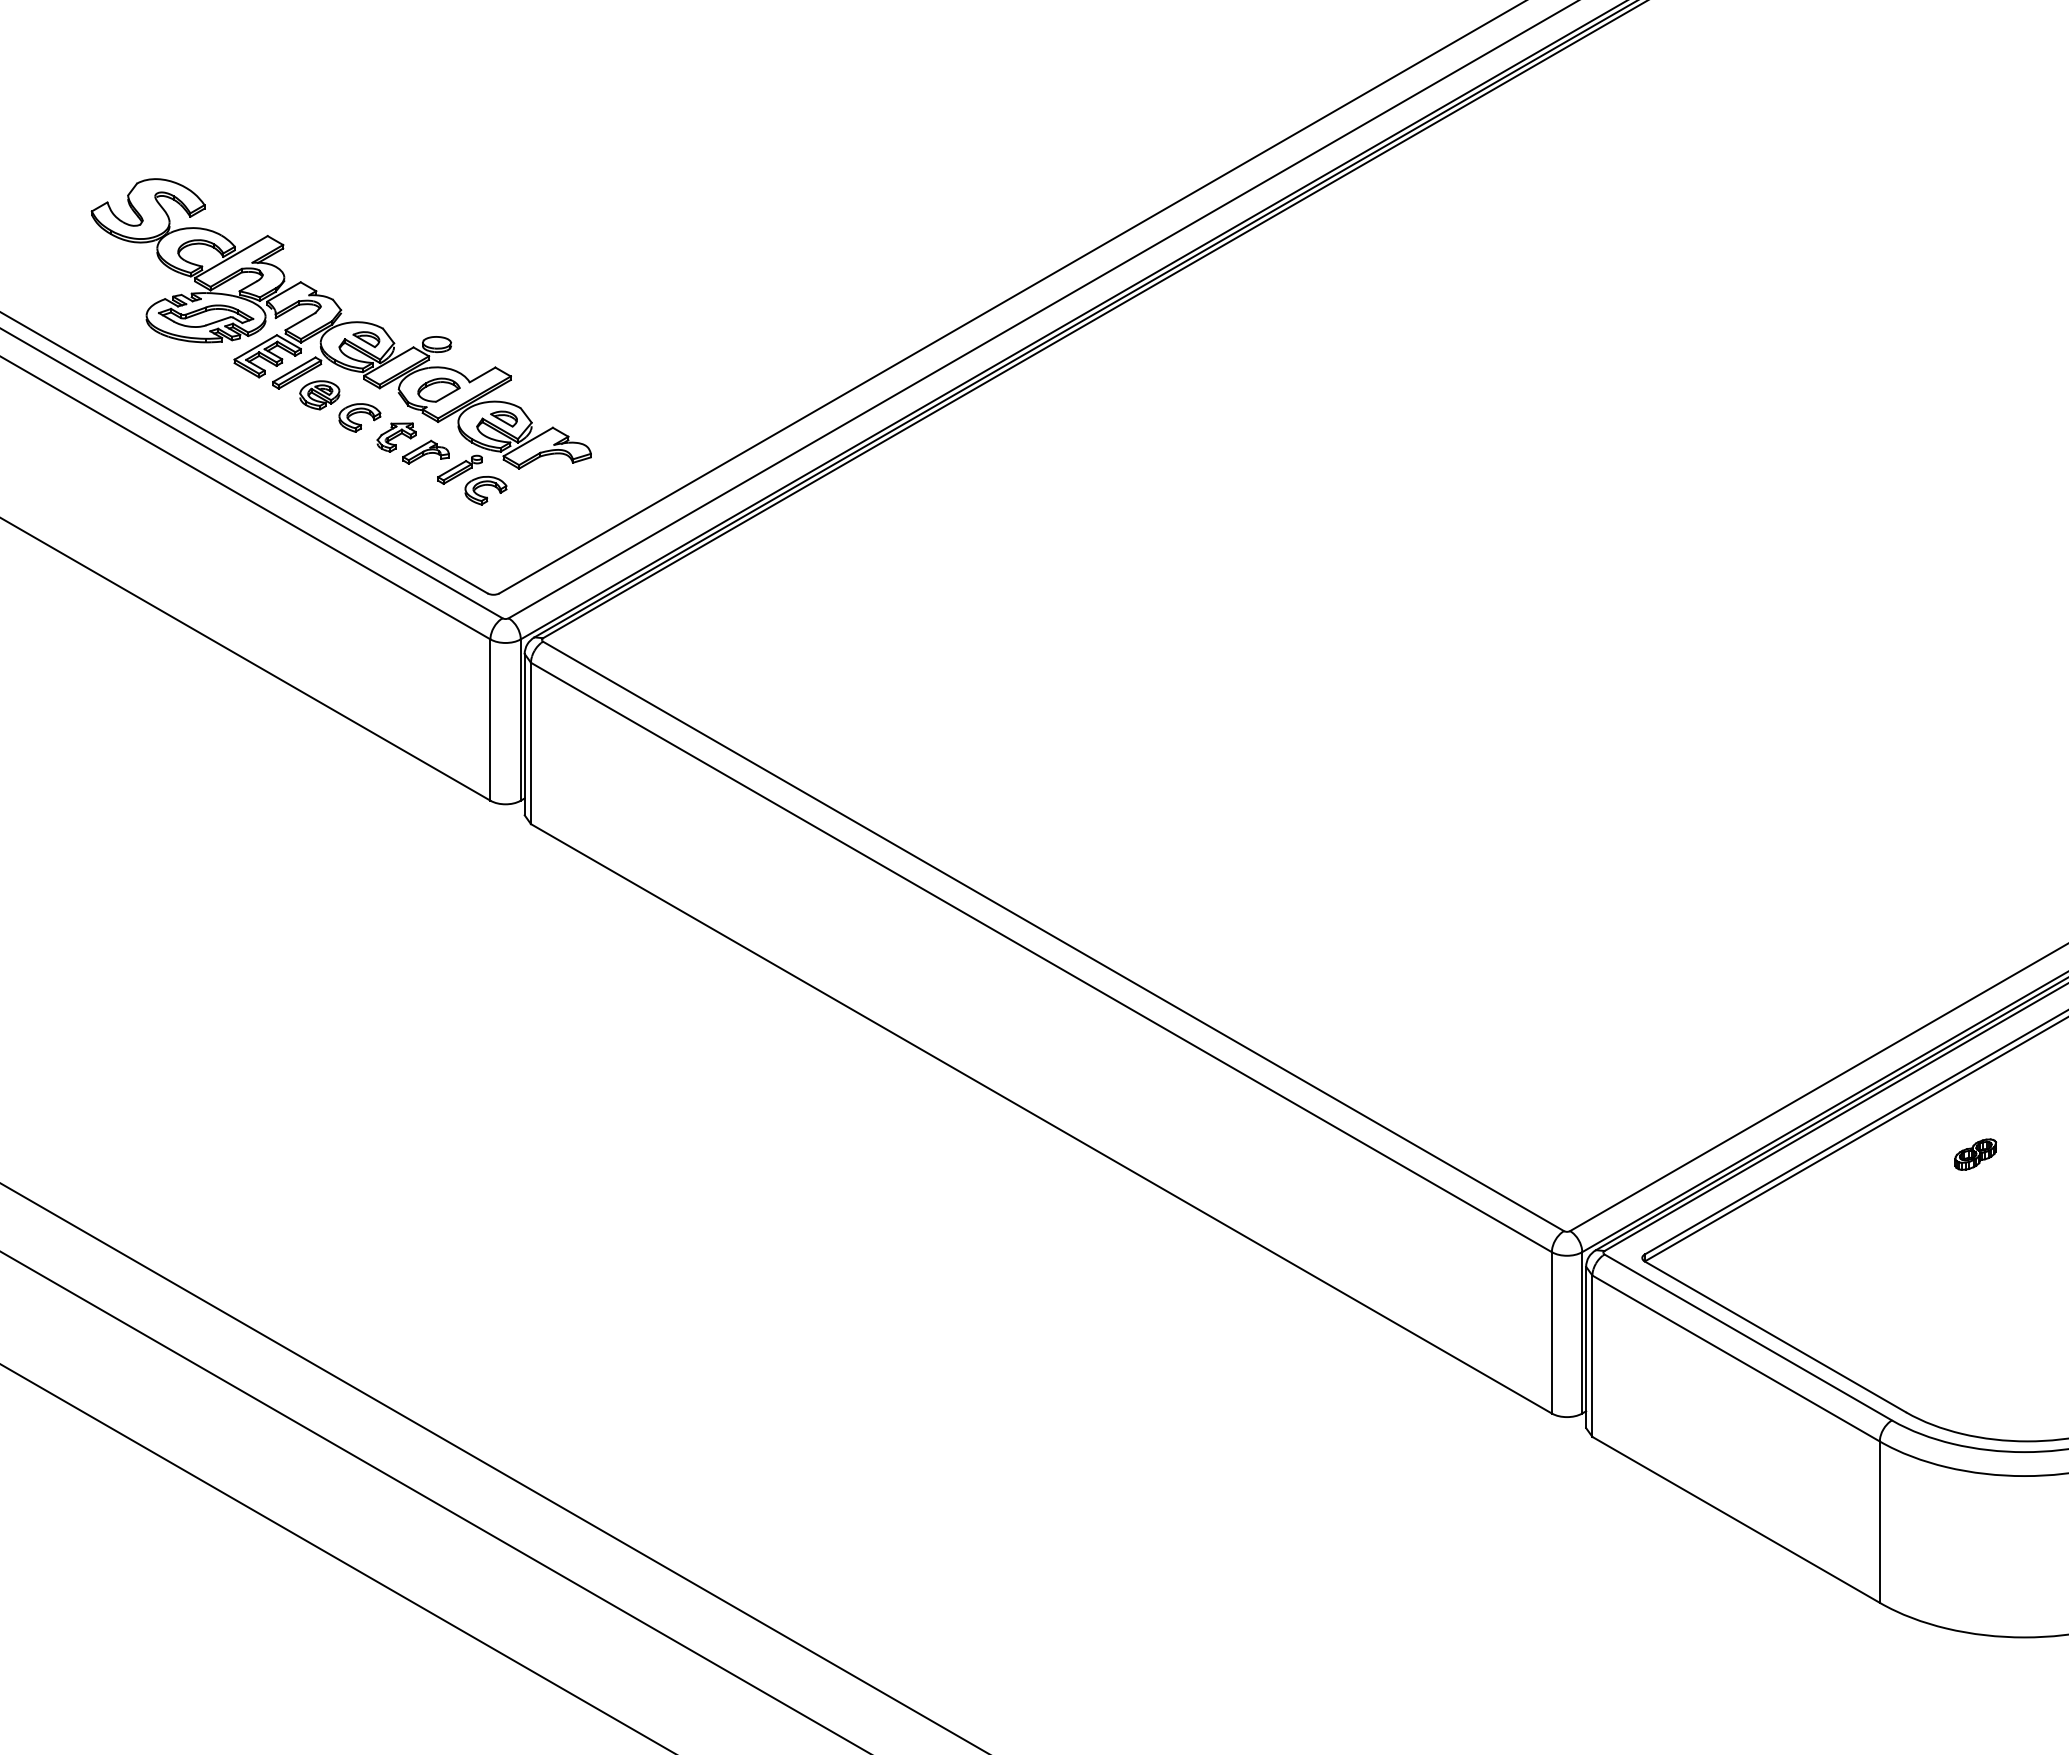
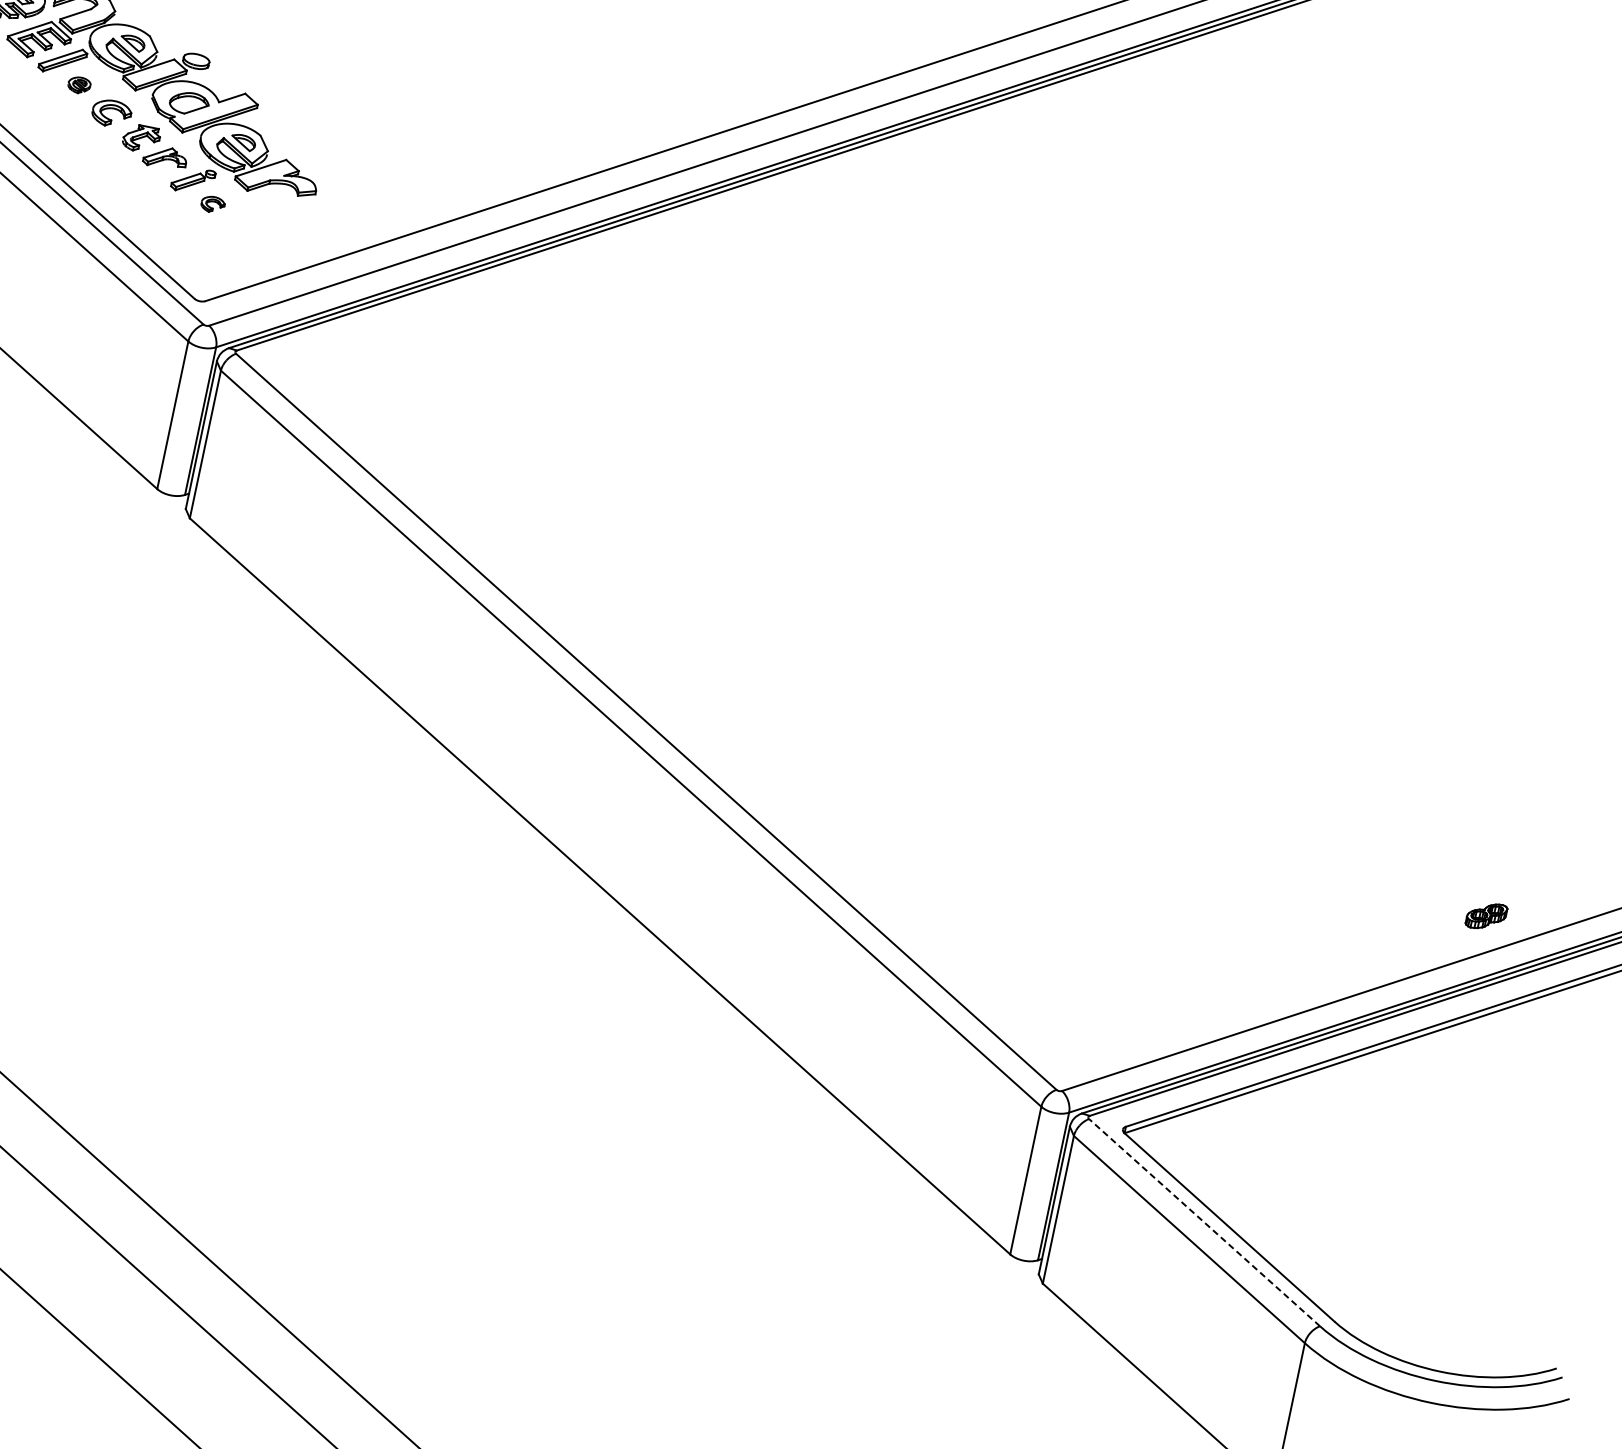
part: (319, 395) -> (79, 85), size x0.6
part: (485, 490) -> (212, 204), size x0.6
part: (1975, 1154) -> (1486, 916), moved
line: (1748, 1337) -> (1204, 1222), solid -> dashed

